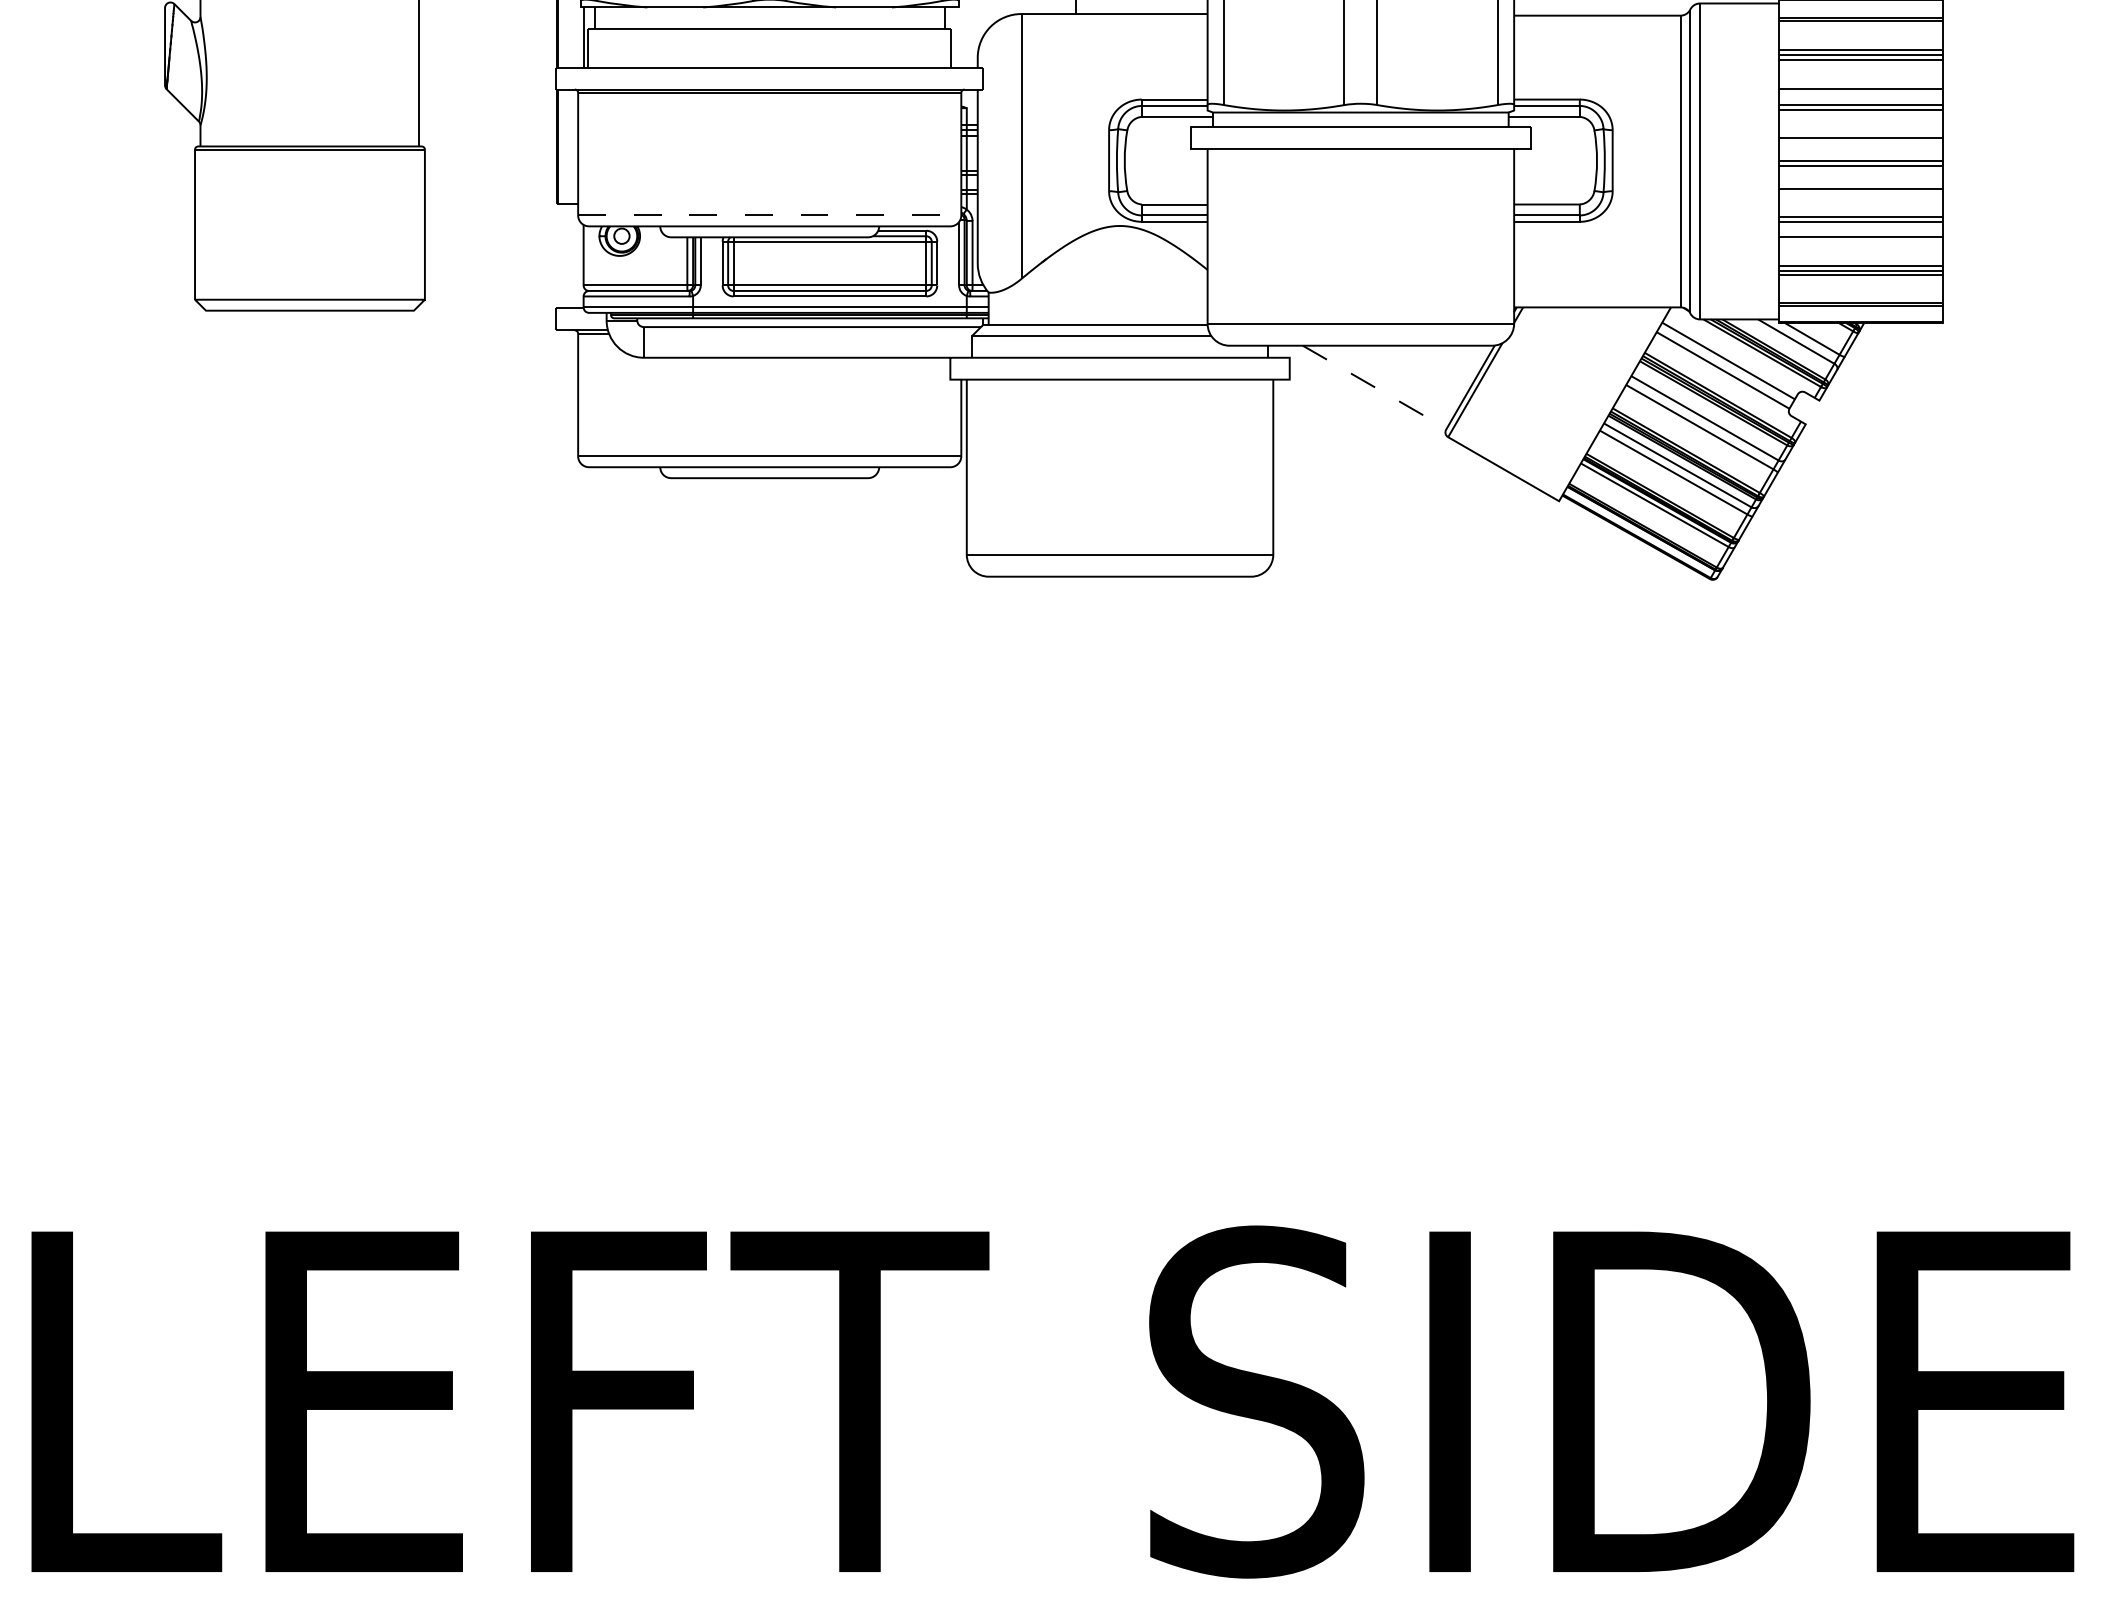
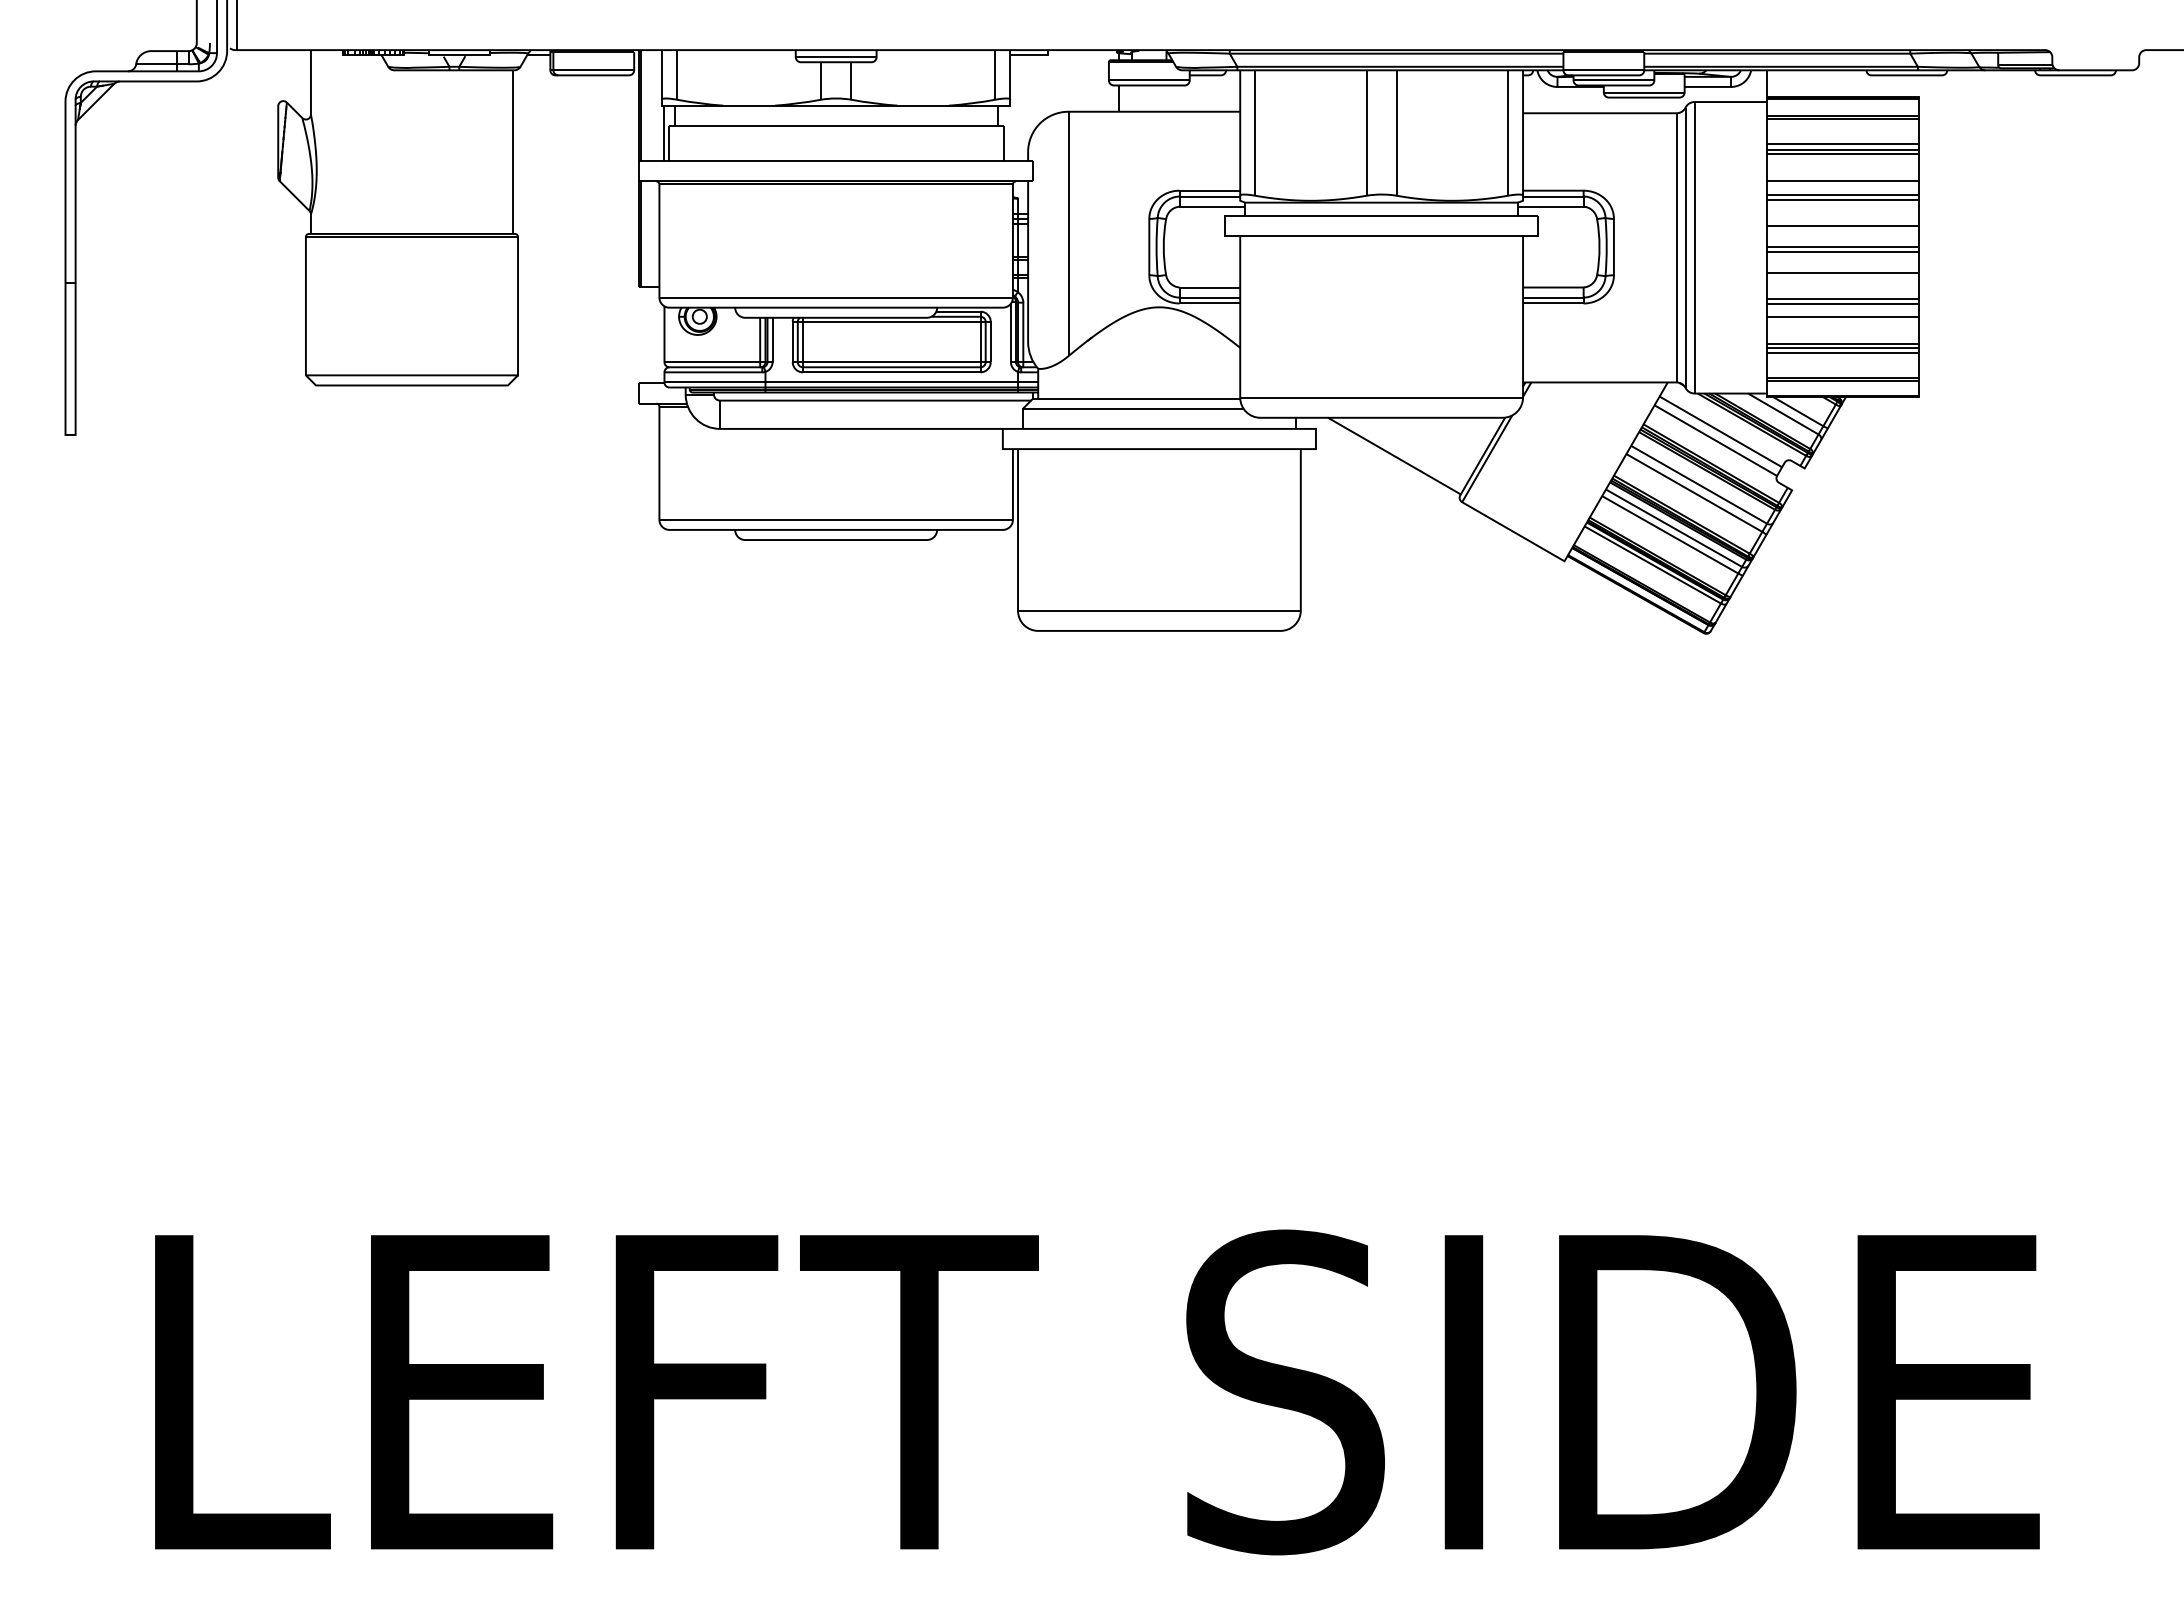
line: (770, 215) -> (836, 297), dashed -> solid
line: (1374, 387) -> (1394, 456), dashed -> solid

